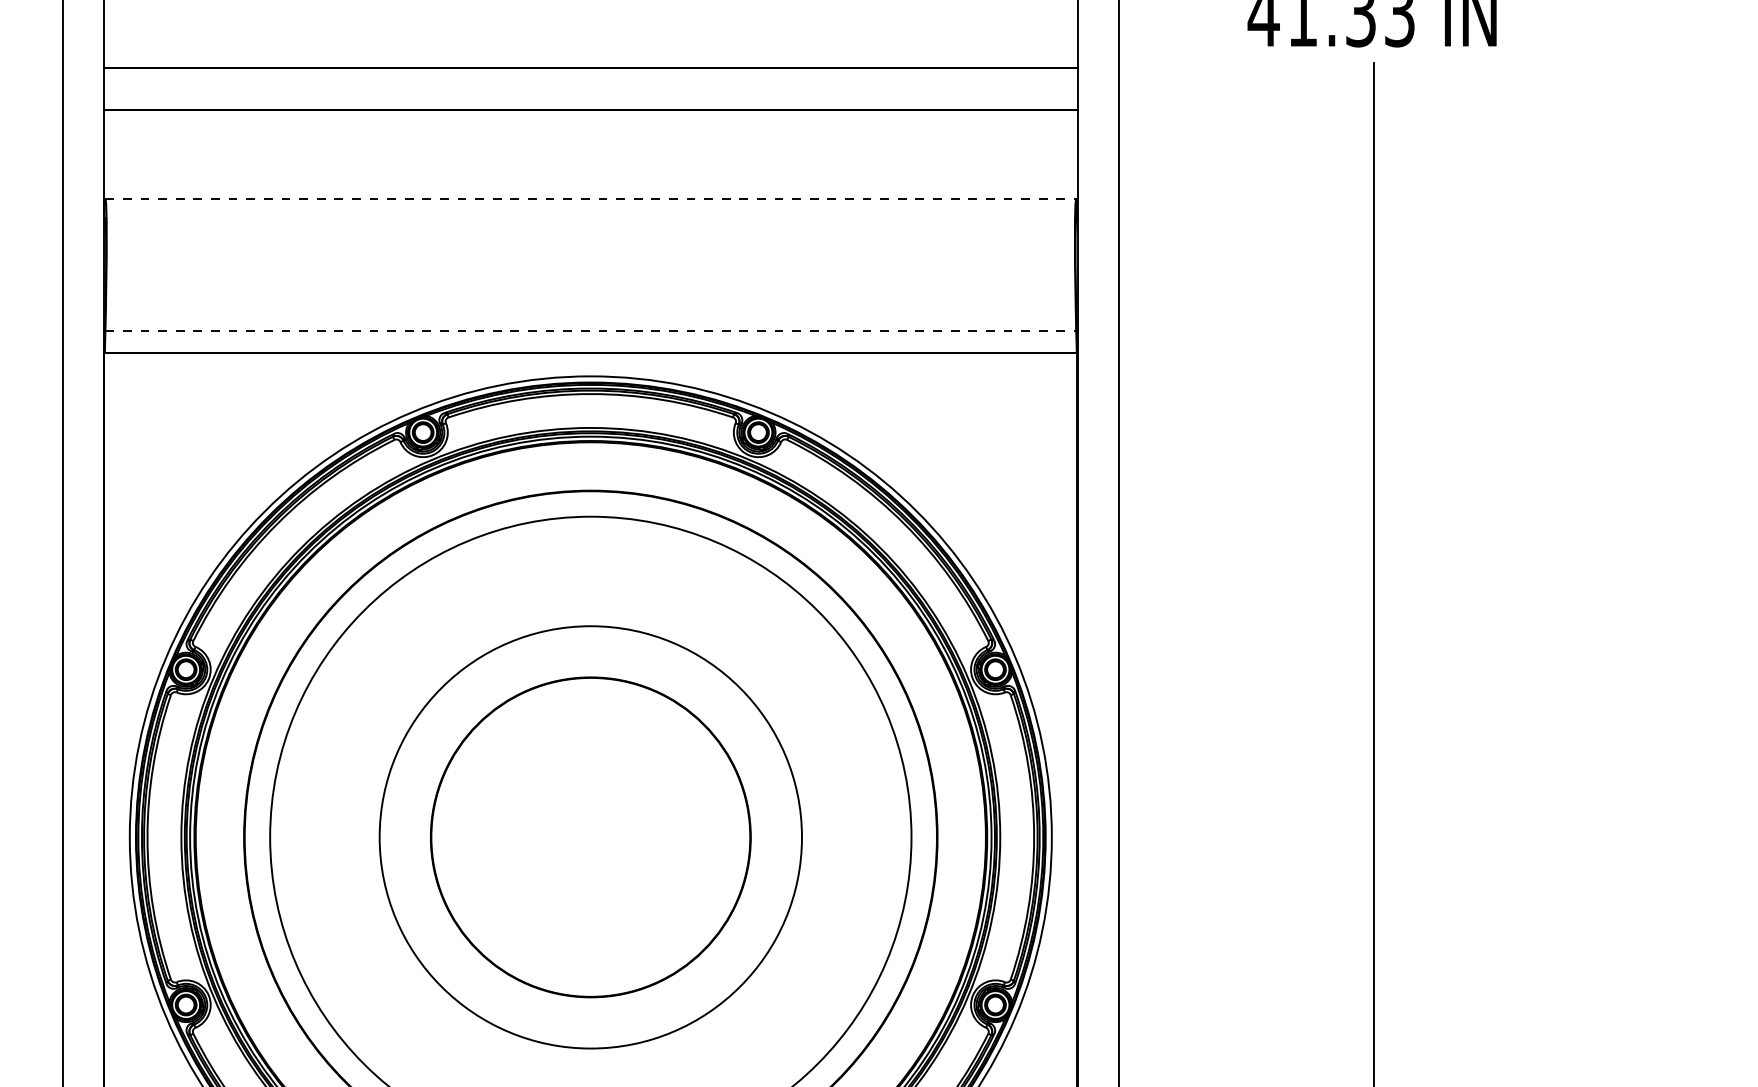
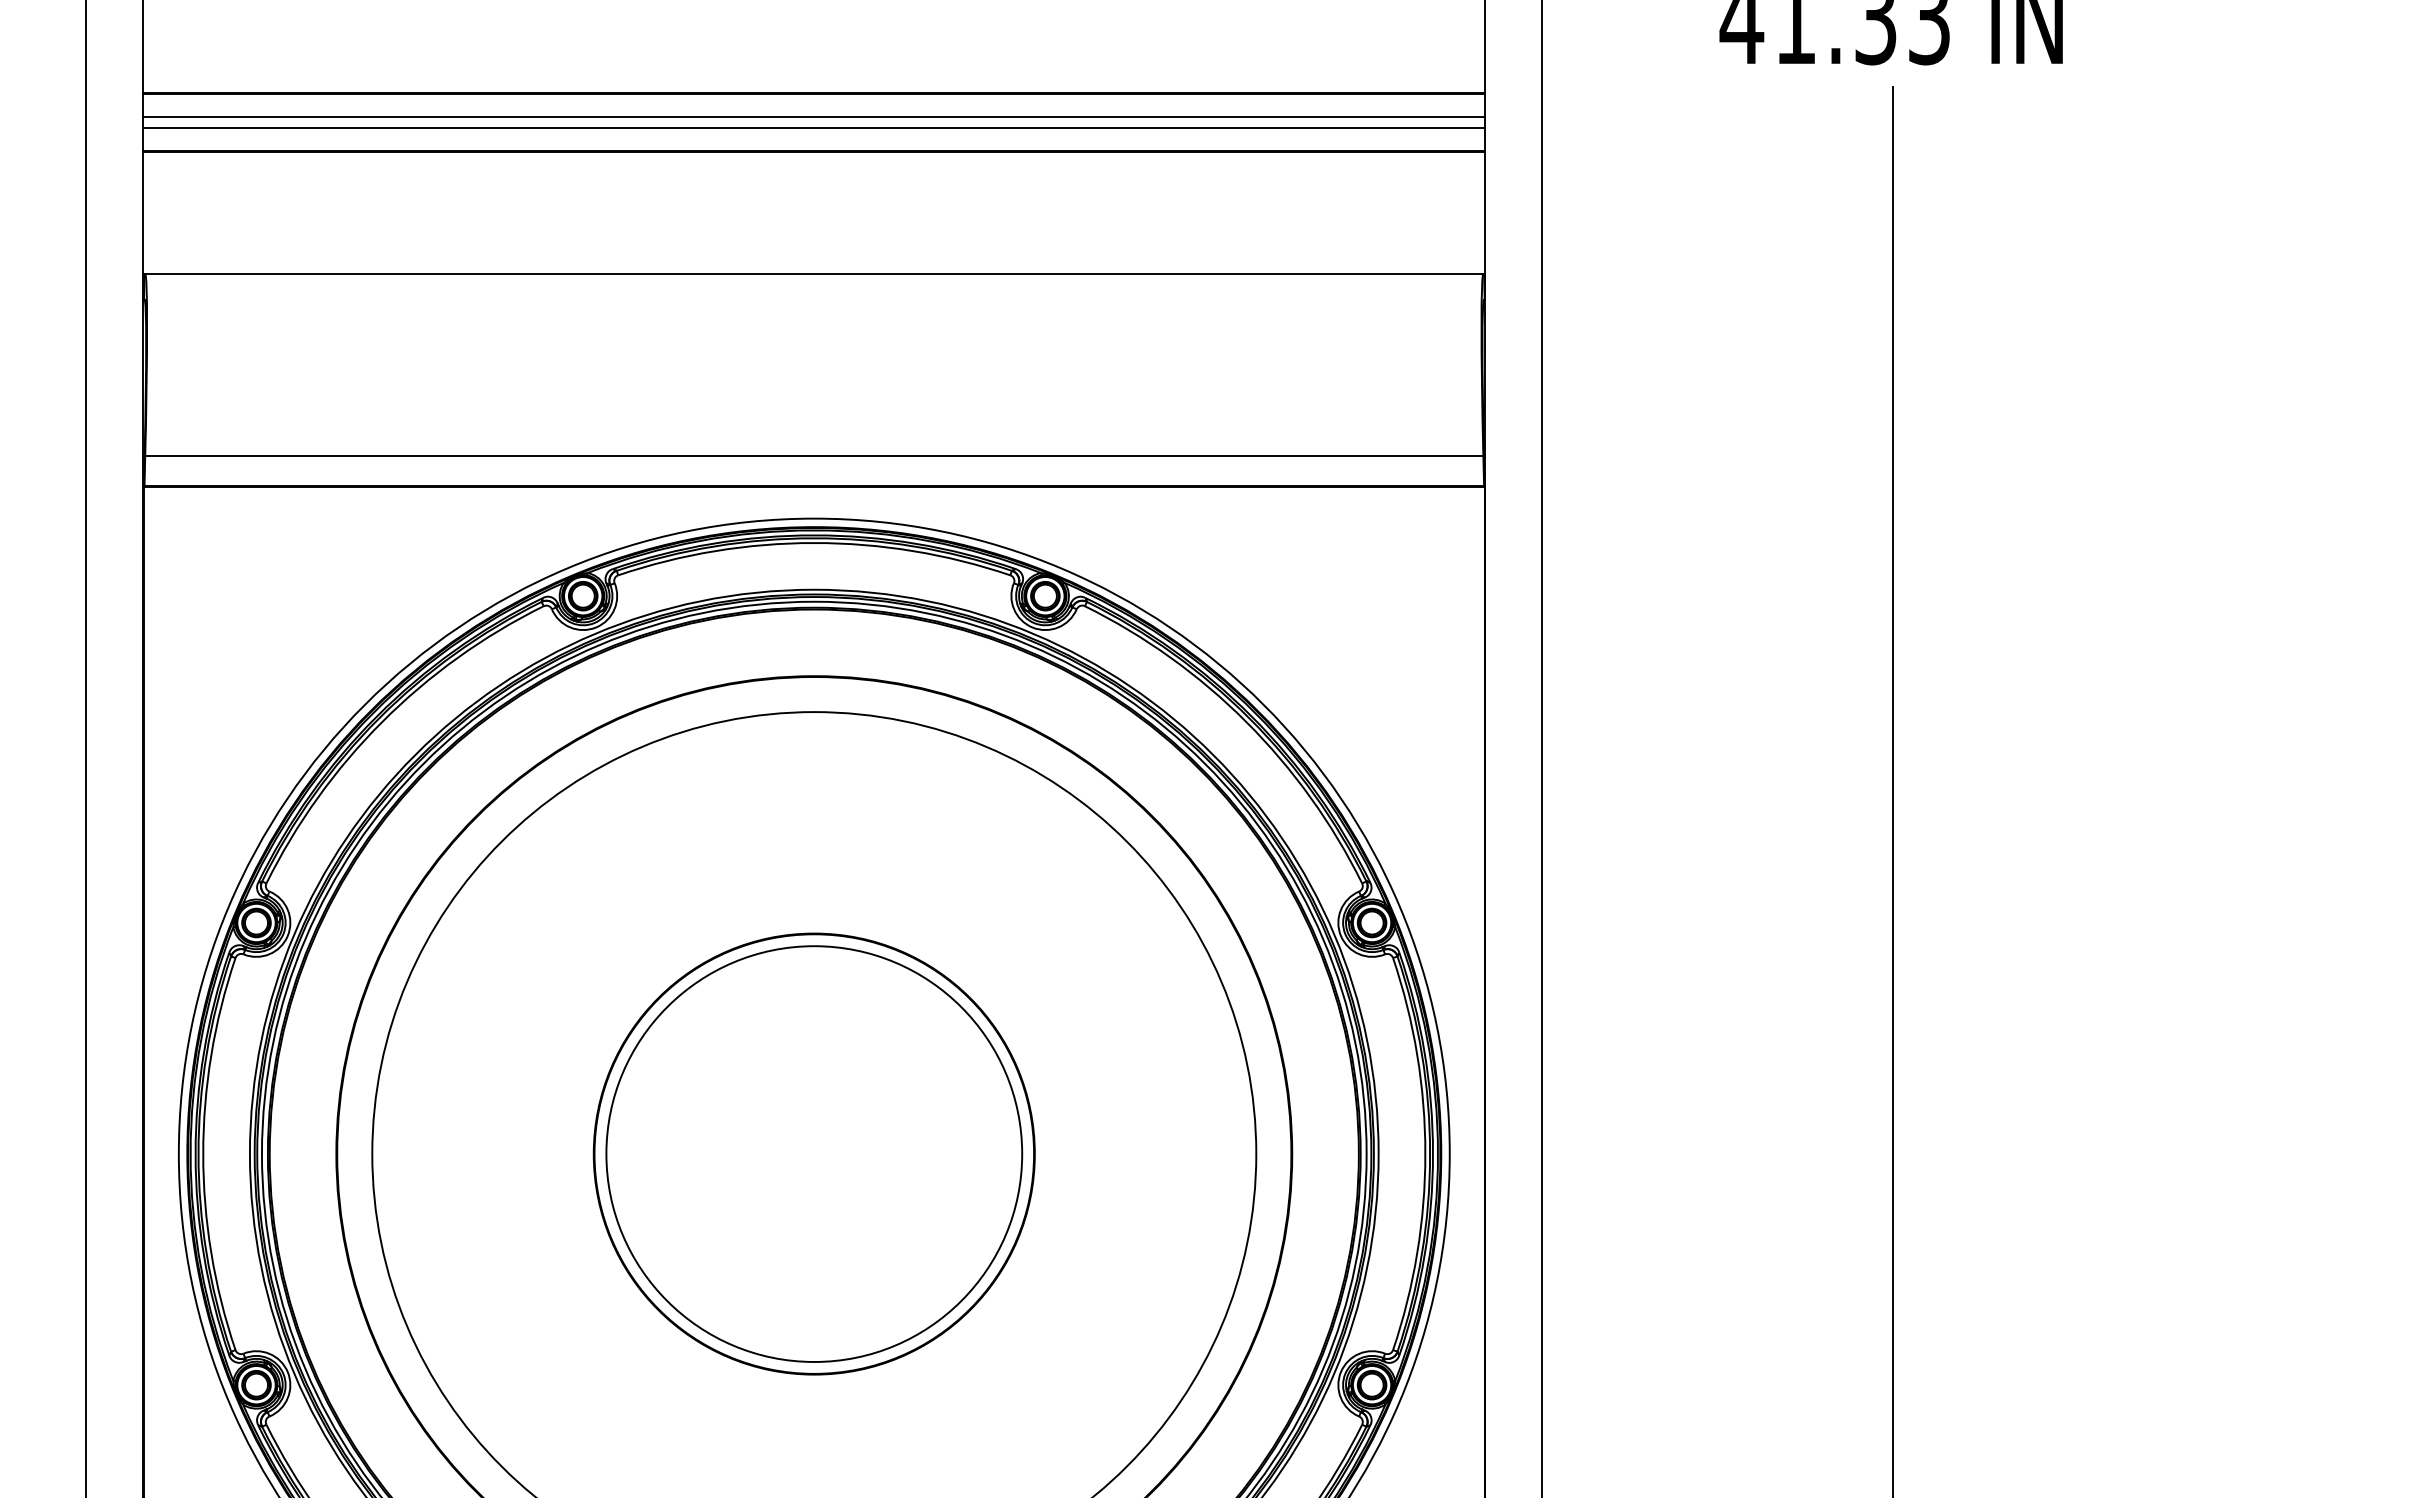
line: (590, 85) -> (814, 117), added
line: (590, 92) -> (814, 127), added
line: (590, 199) -> (814, 274), dashed -> solid
line: (590, 331) -> (814, 456), dashed -> solid
circle: (590, 836) -> (814, 1153), size x0.71

